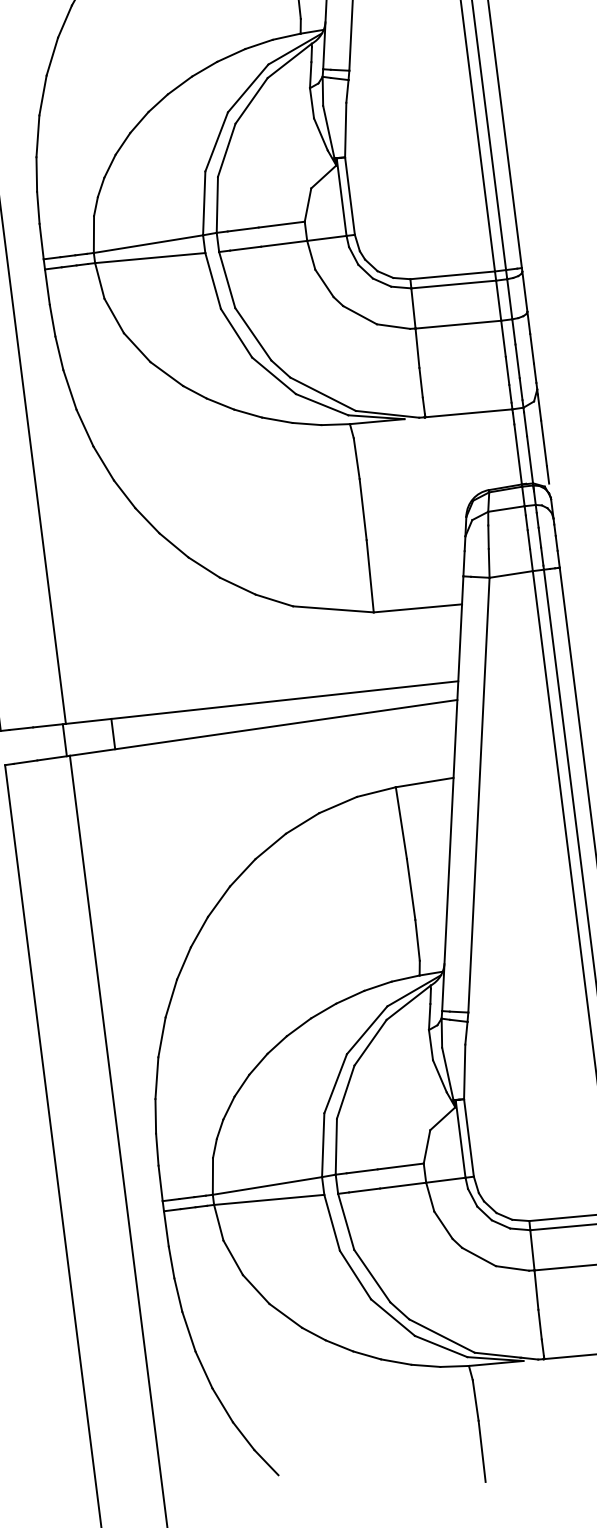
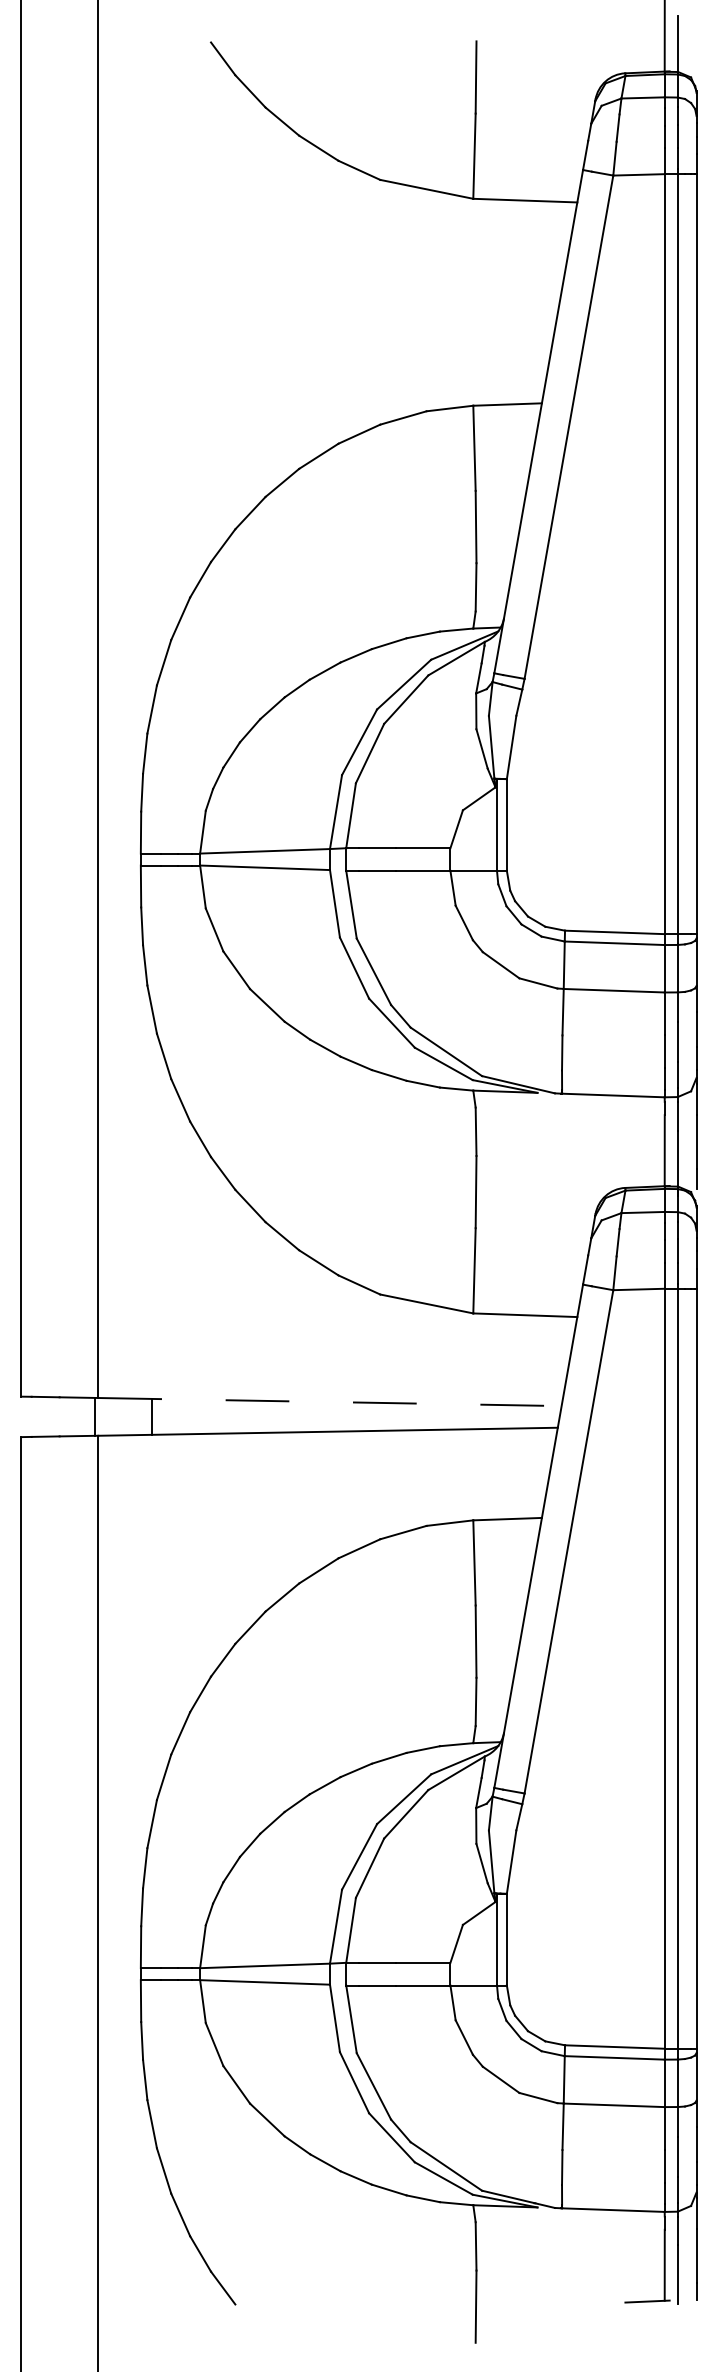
line: (261, 703) -> (329, 1402), solid -> dashed

